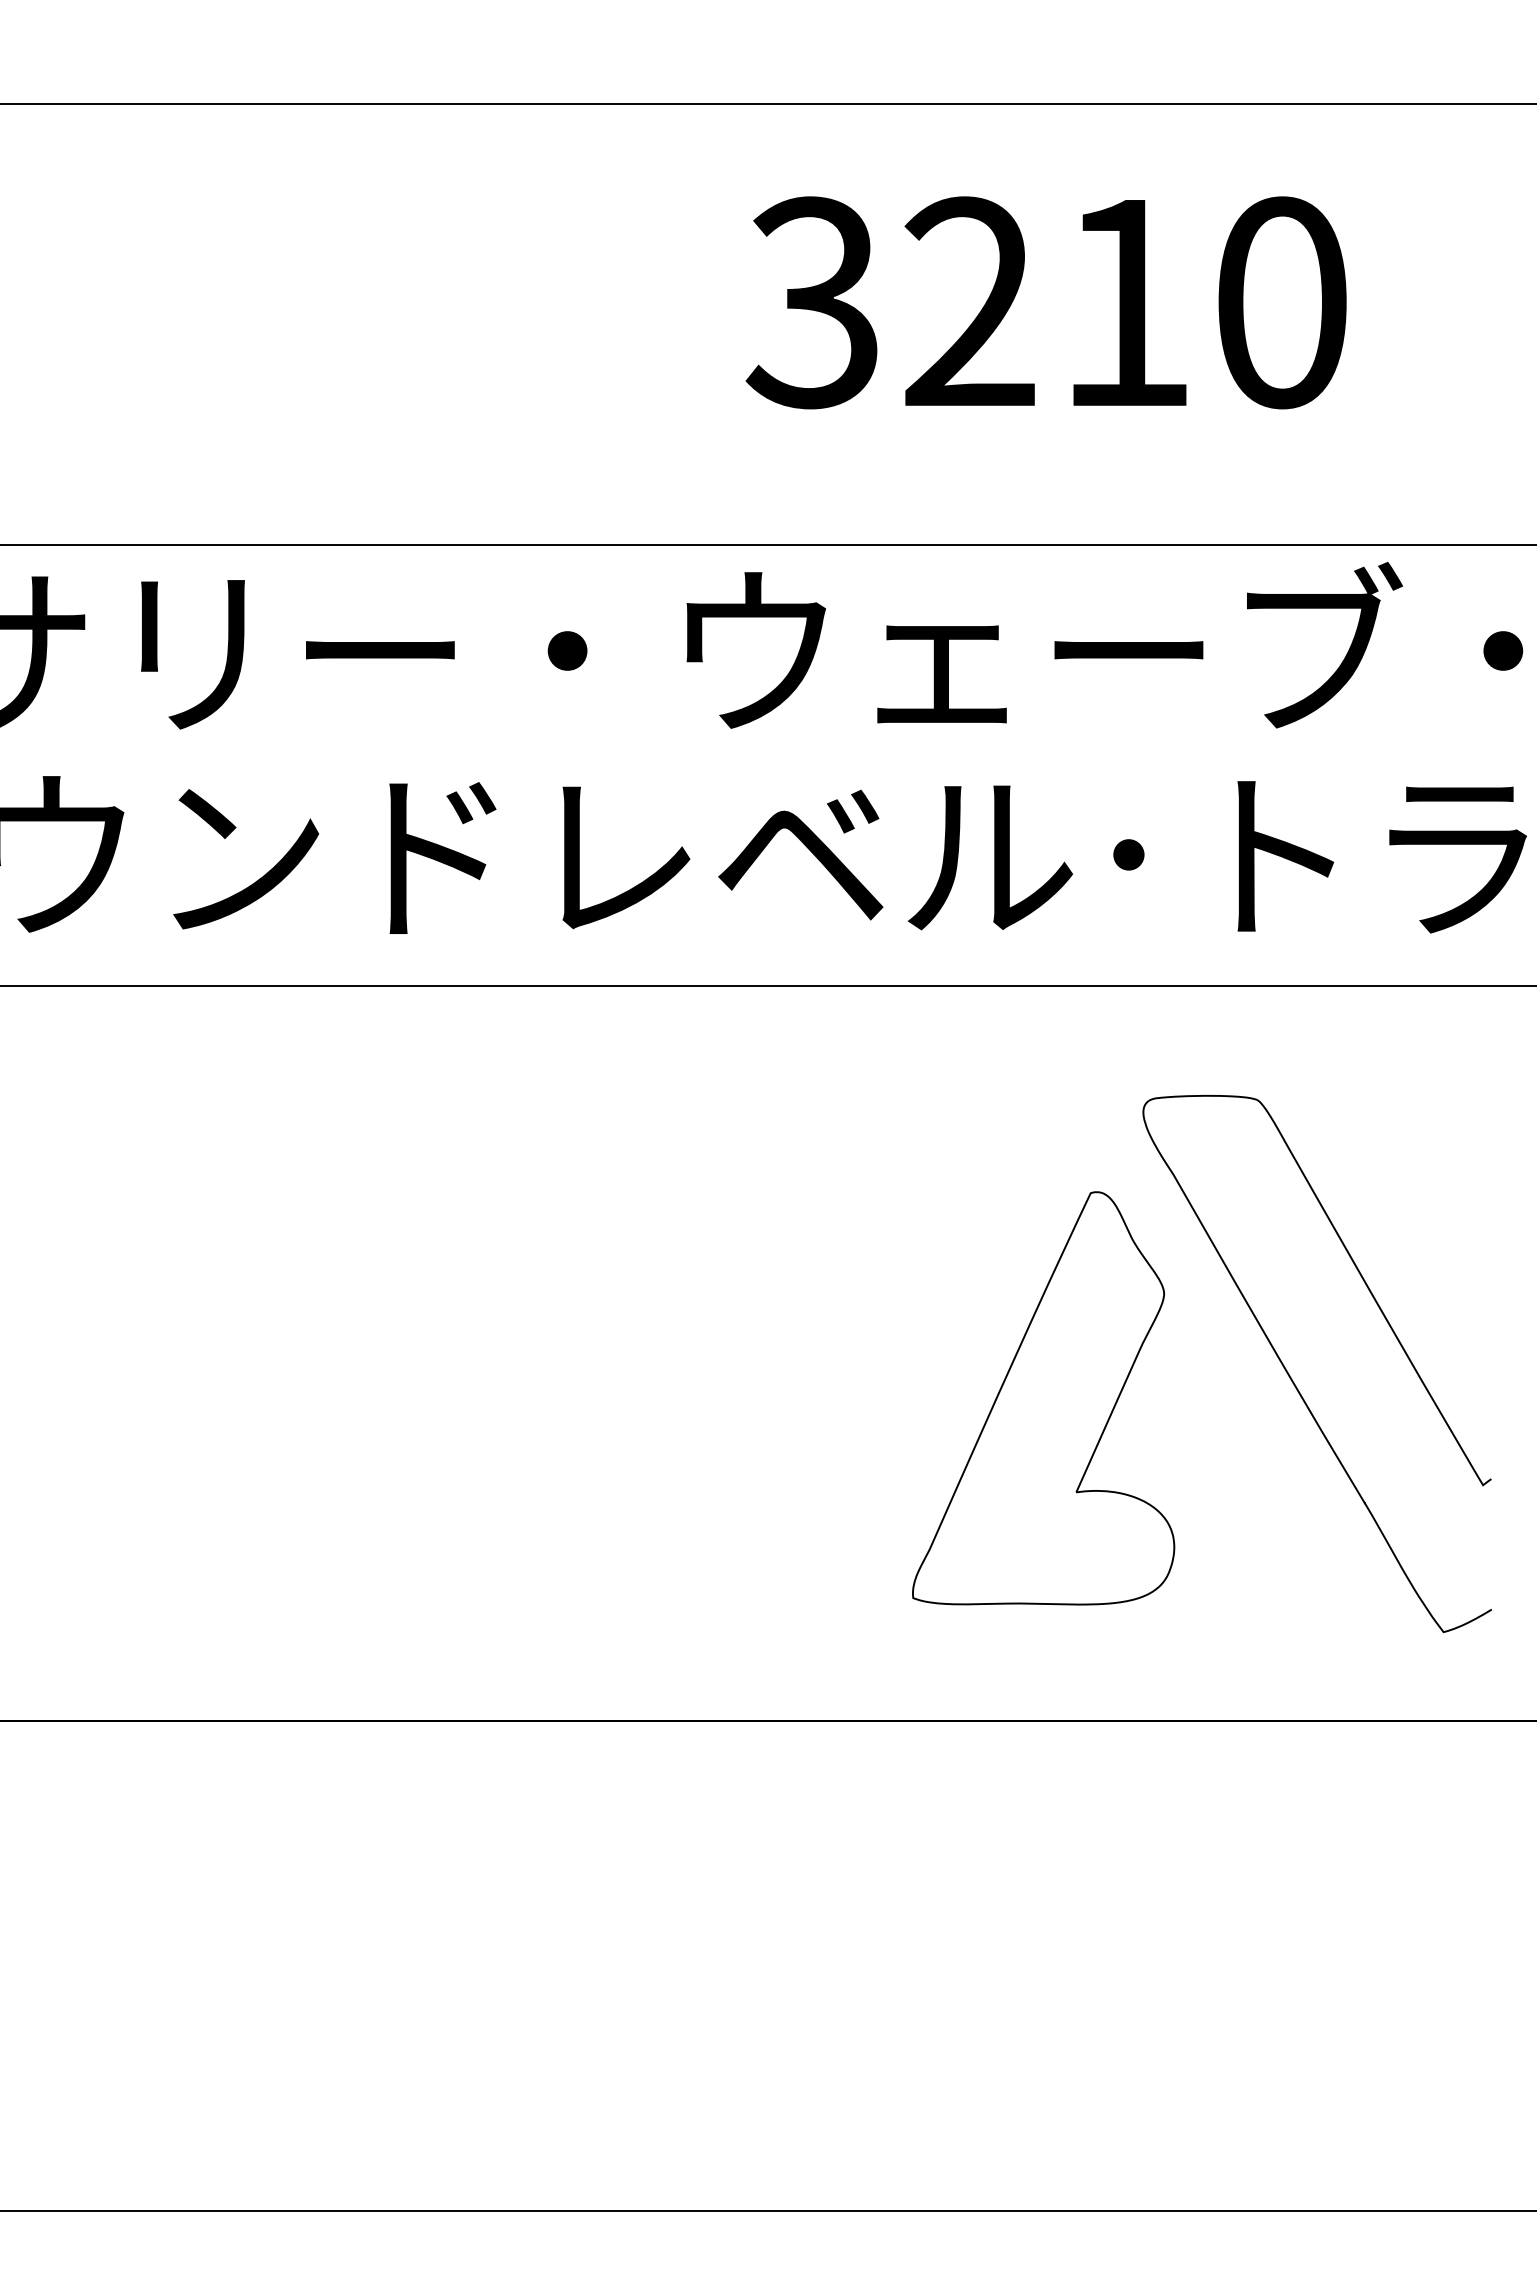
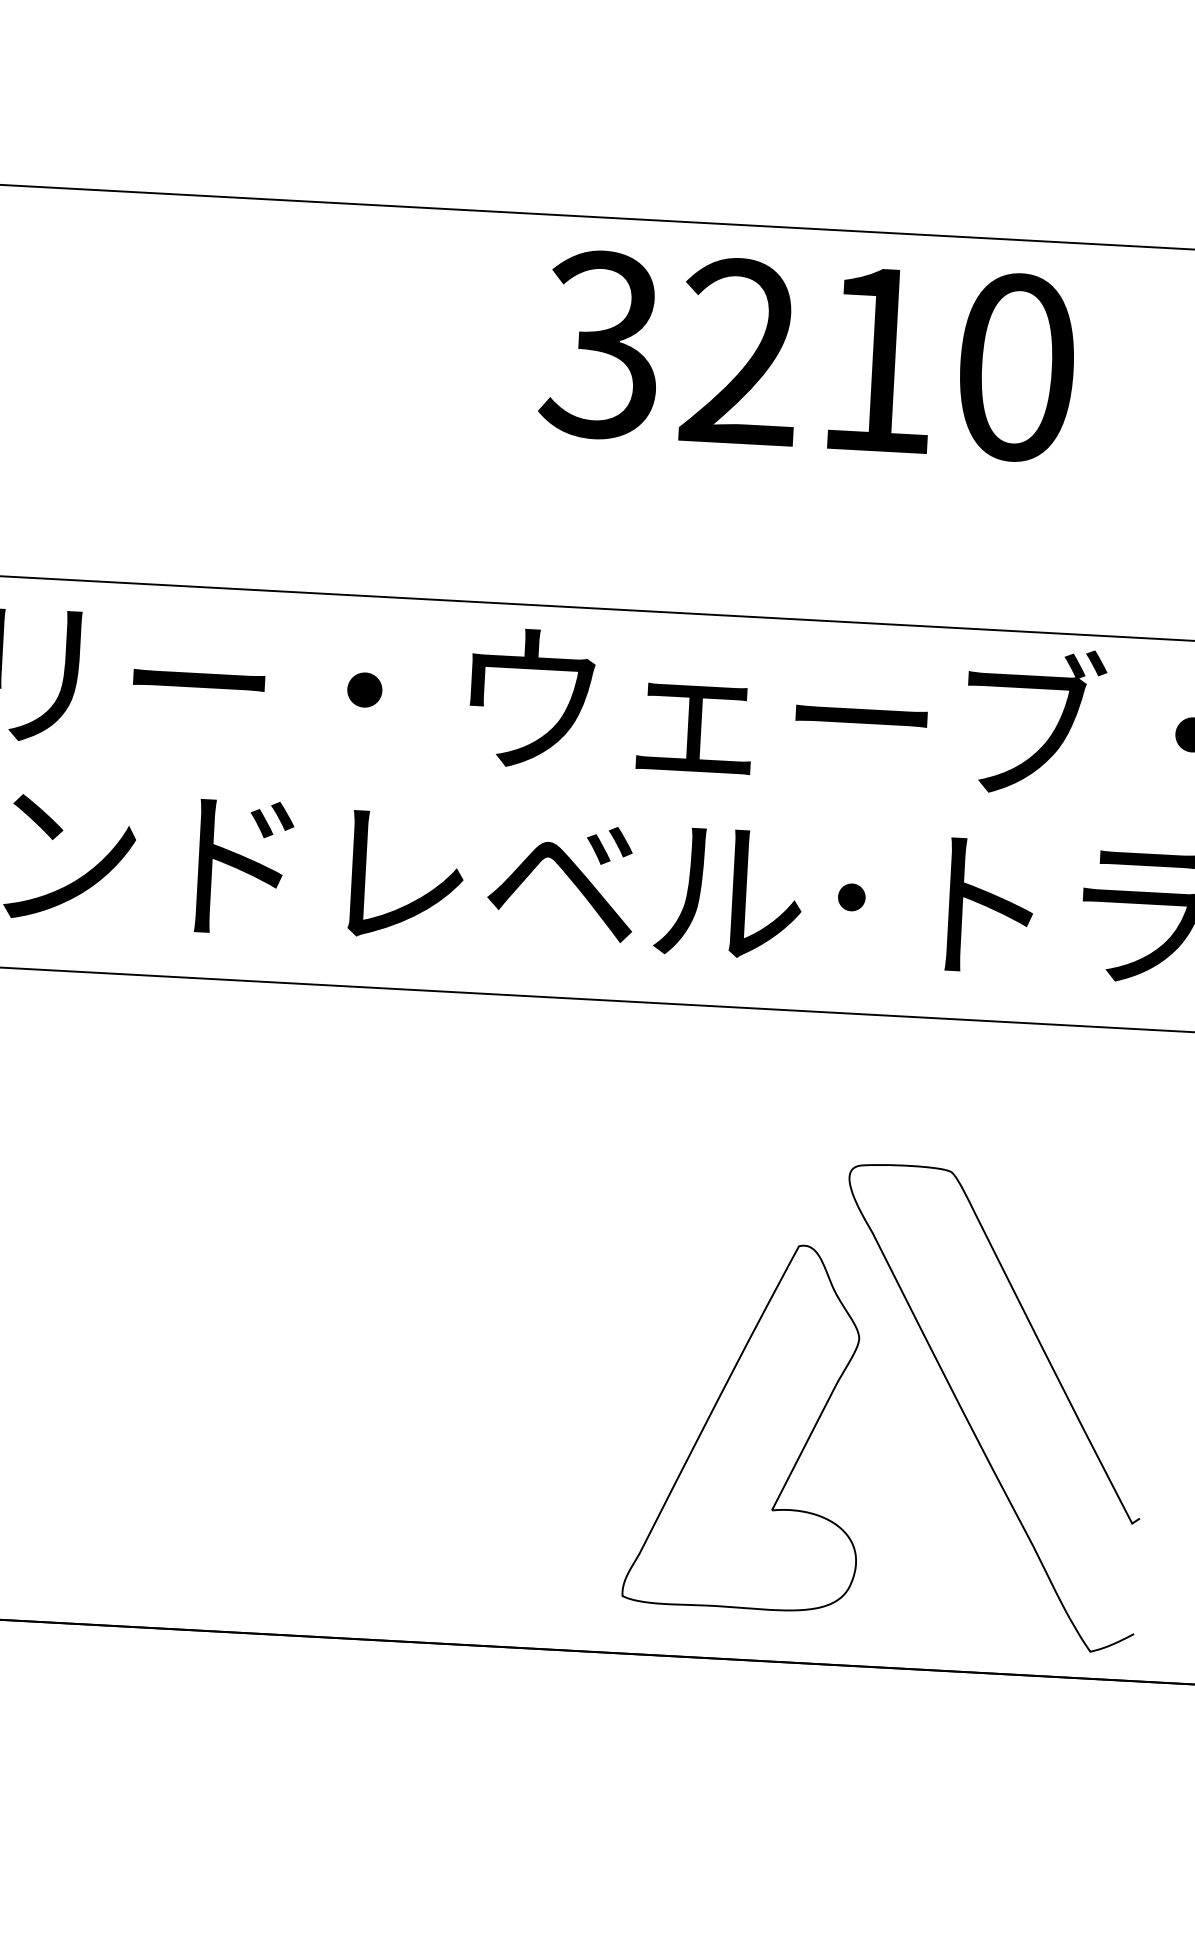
text: (1045, 302) -> (807, 355), moved
part: (1147, 1336) -> (842, 1375), moved

